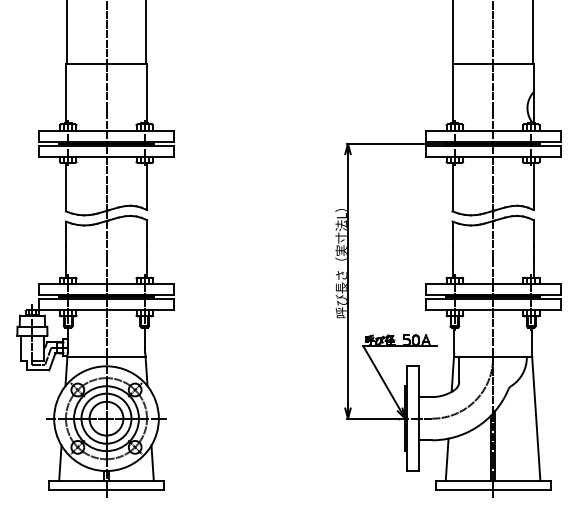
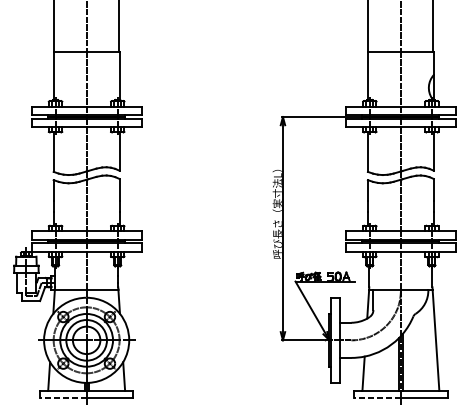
line: (77, 489) -> (63, 397), solid -> dashed
line: (464, 489) -> (377, 397), solid -> dashed

